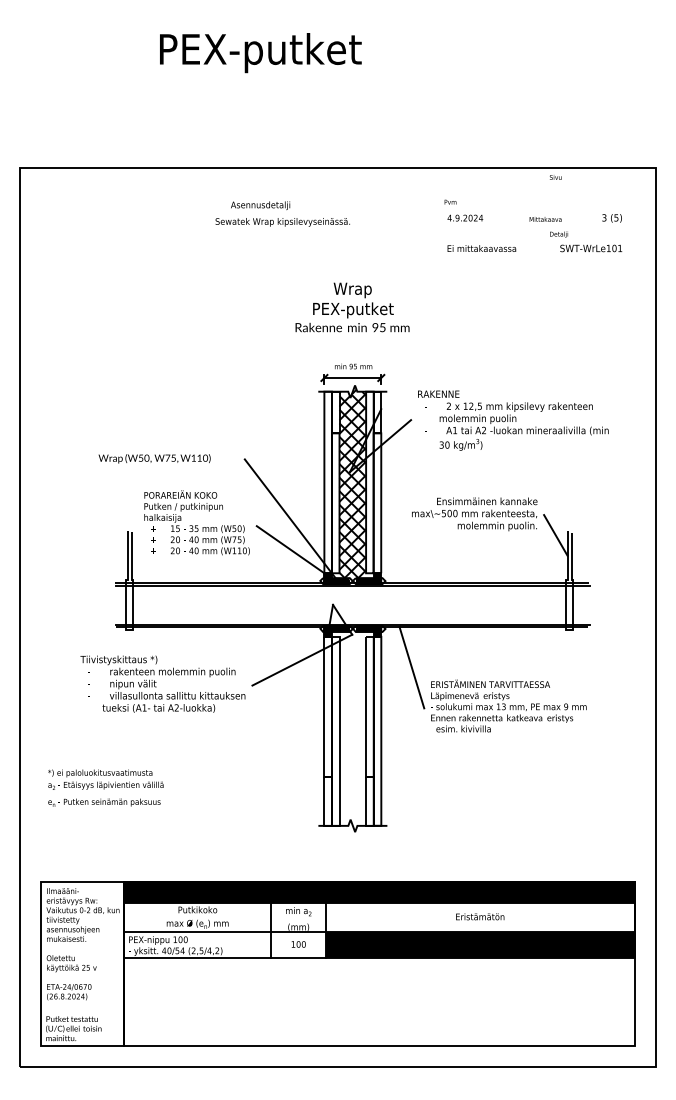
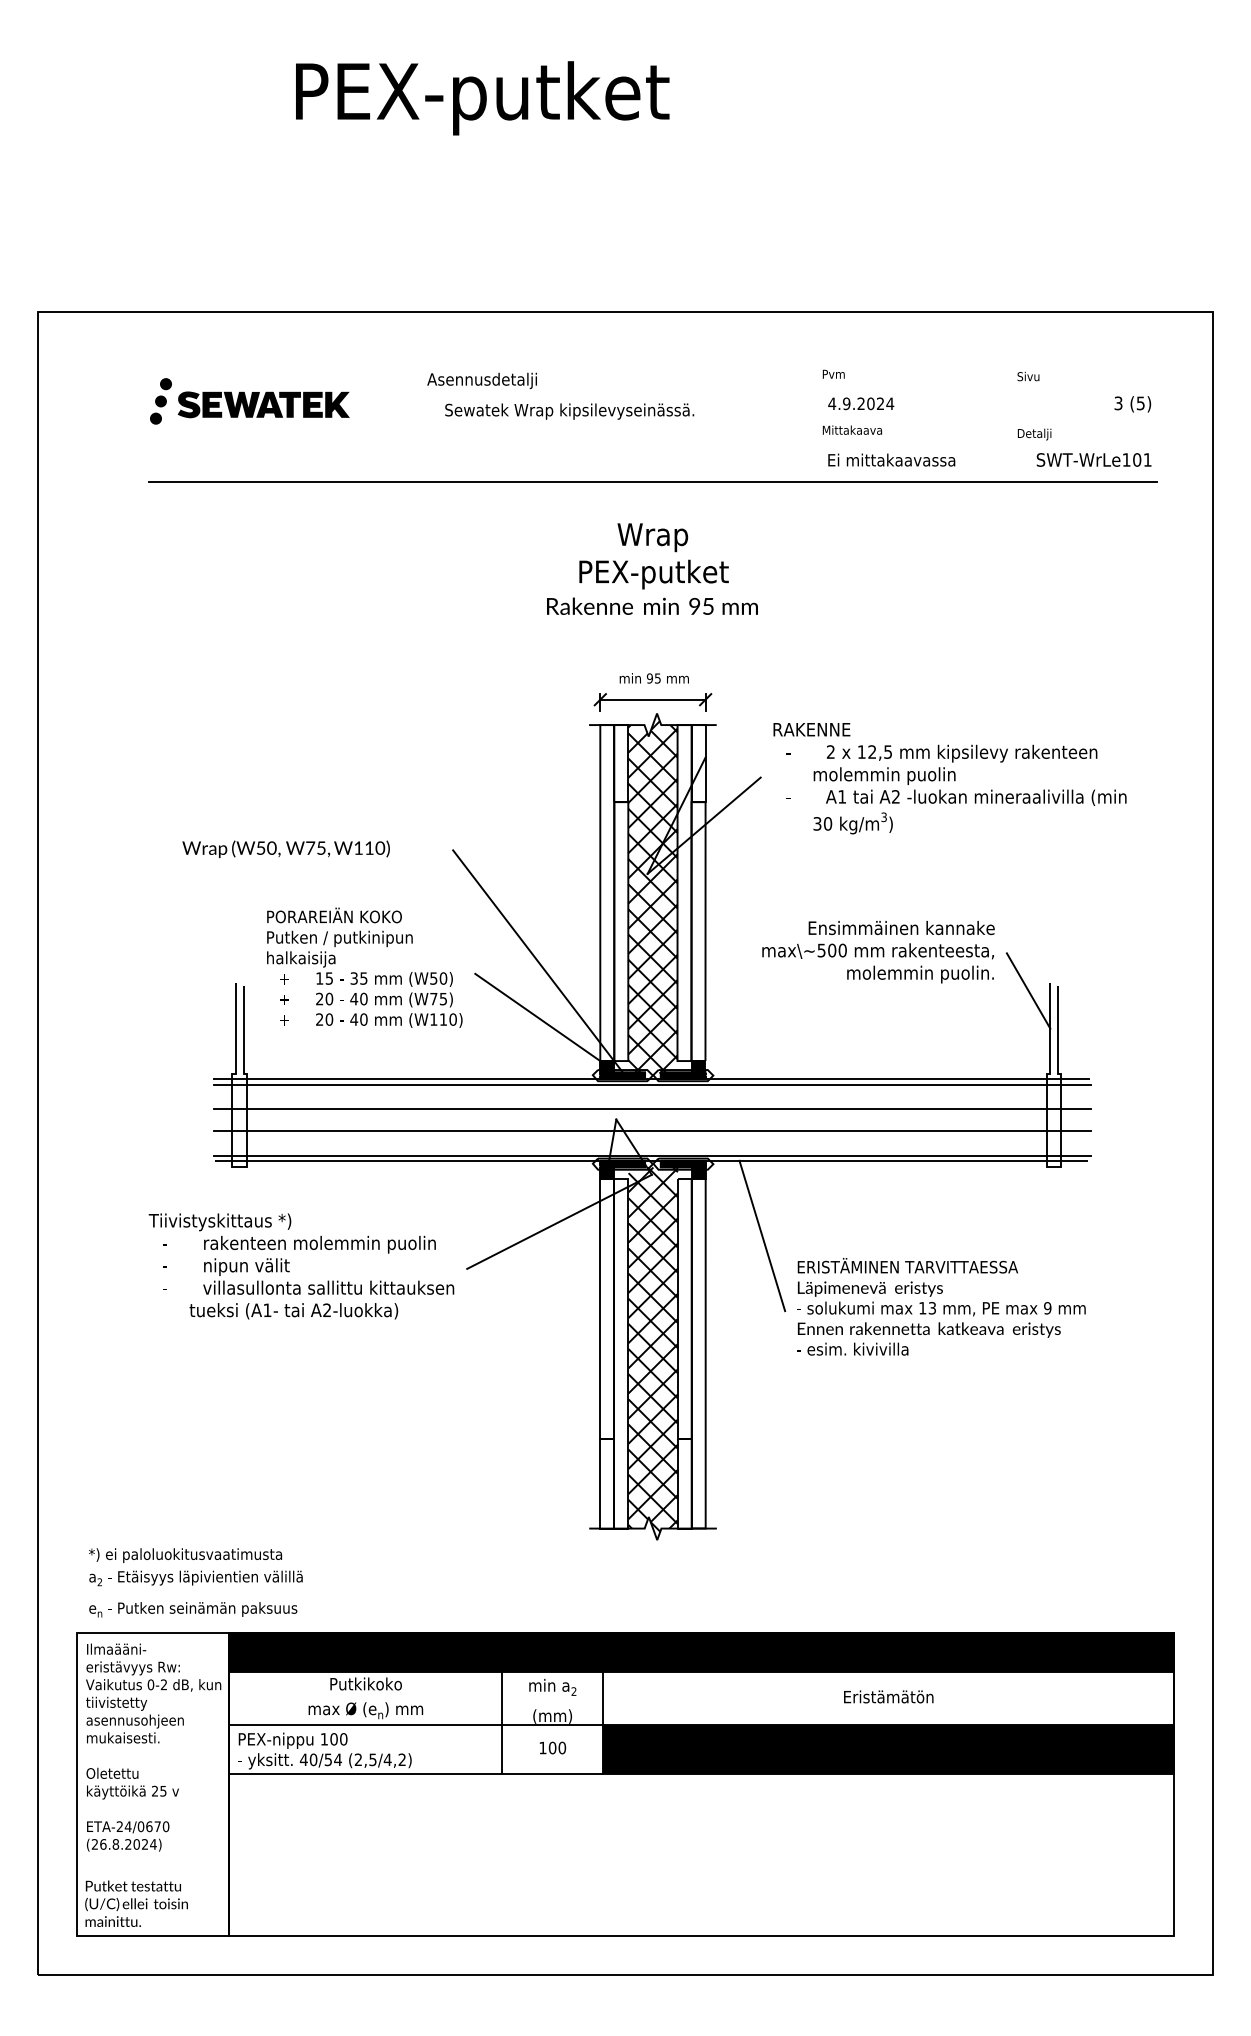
text: (555, 177) -> (1028, 376), moved
part: (134, 216) -> (248, 400), added
text: (545, 219) -> (852, 430), moved
text: (282, 222) -> (569, 411), moved
line: (352, 260) -> (652, 482), added
line: (352, 599) -> (652, 1109), added
line: (352, 611) -> (652, 1131), added
hatch: (352, 728) -> (652, 1348), added
text: (105, 787) -> (195, 1581), moved

